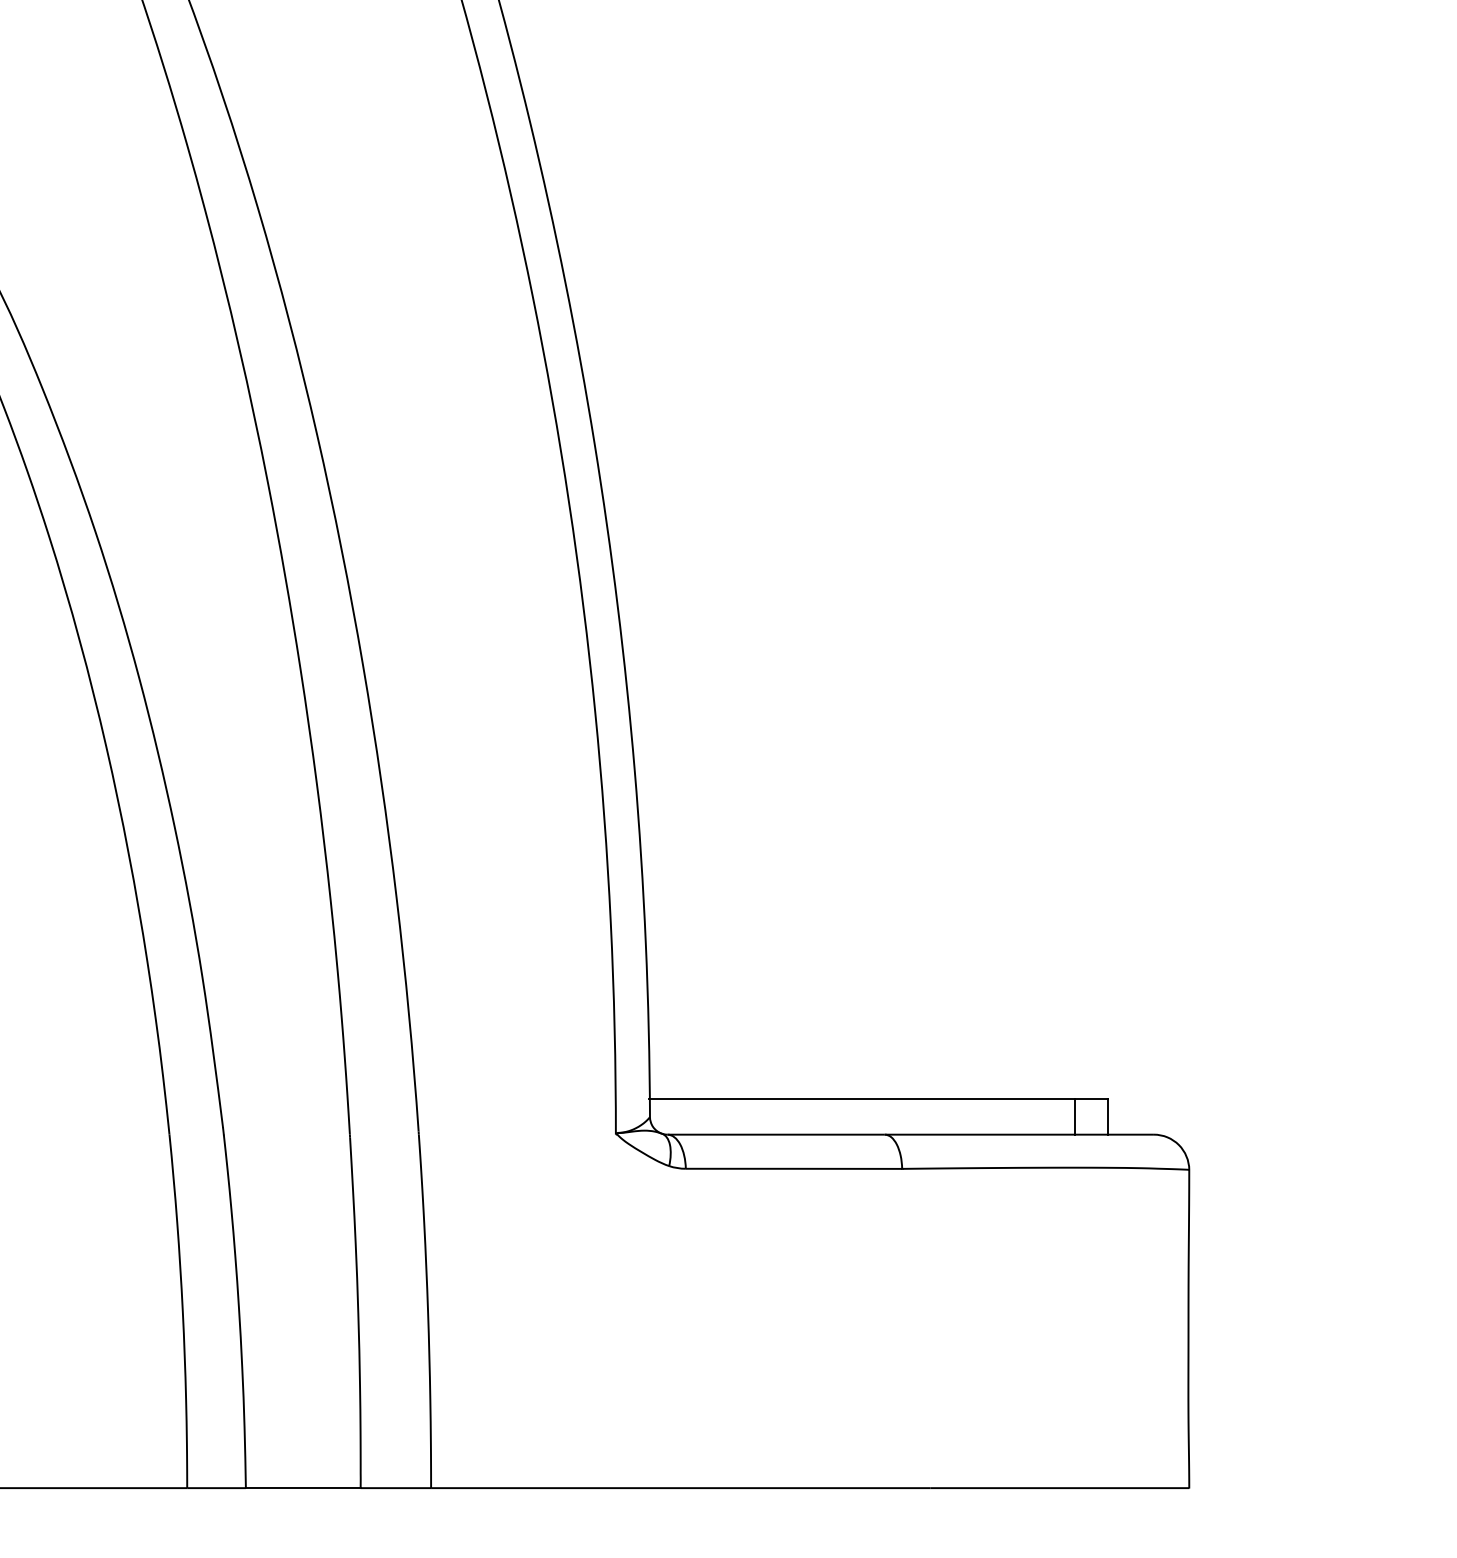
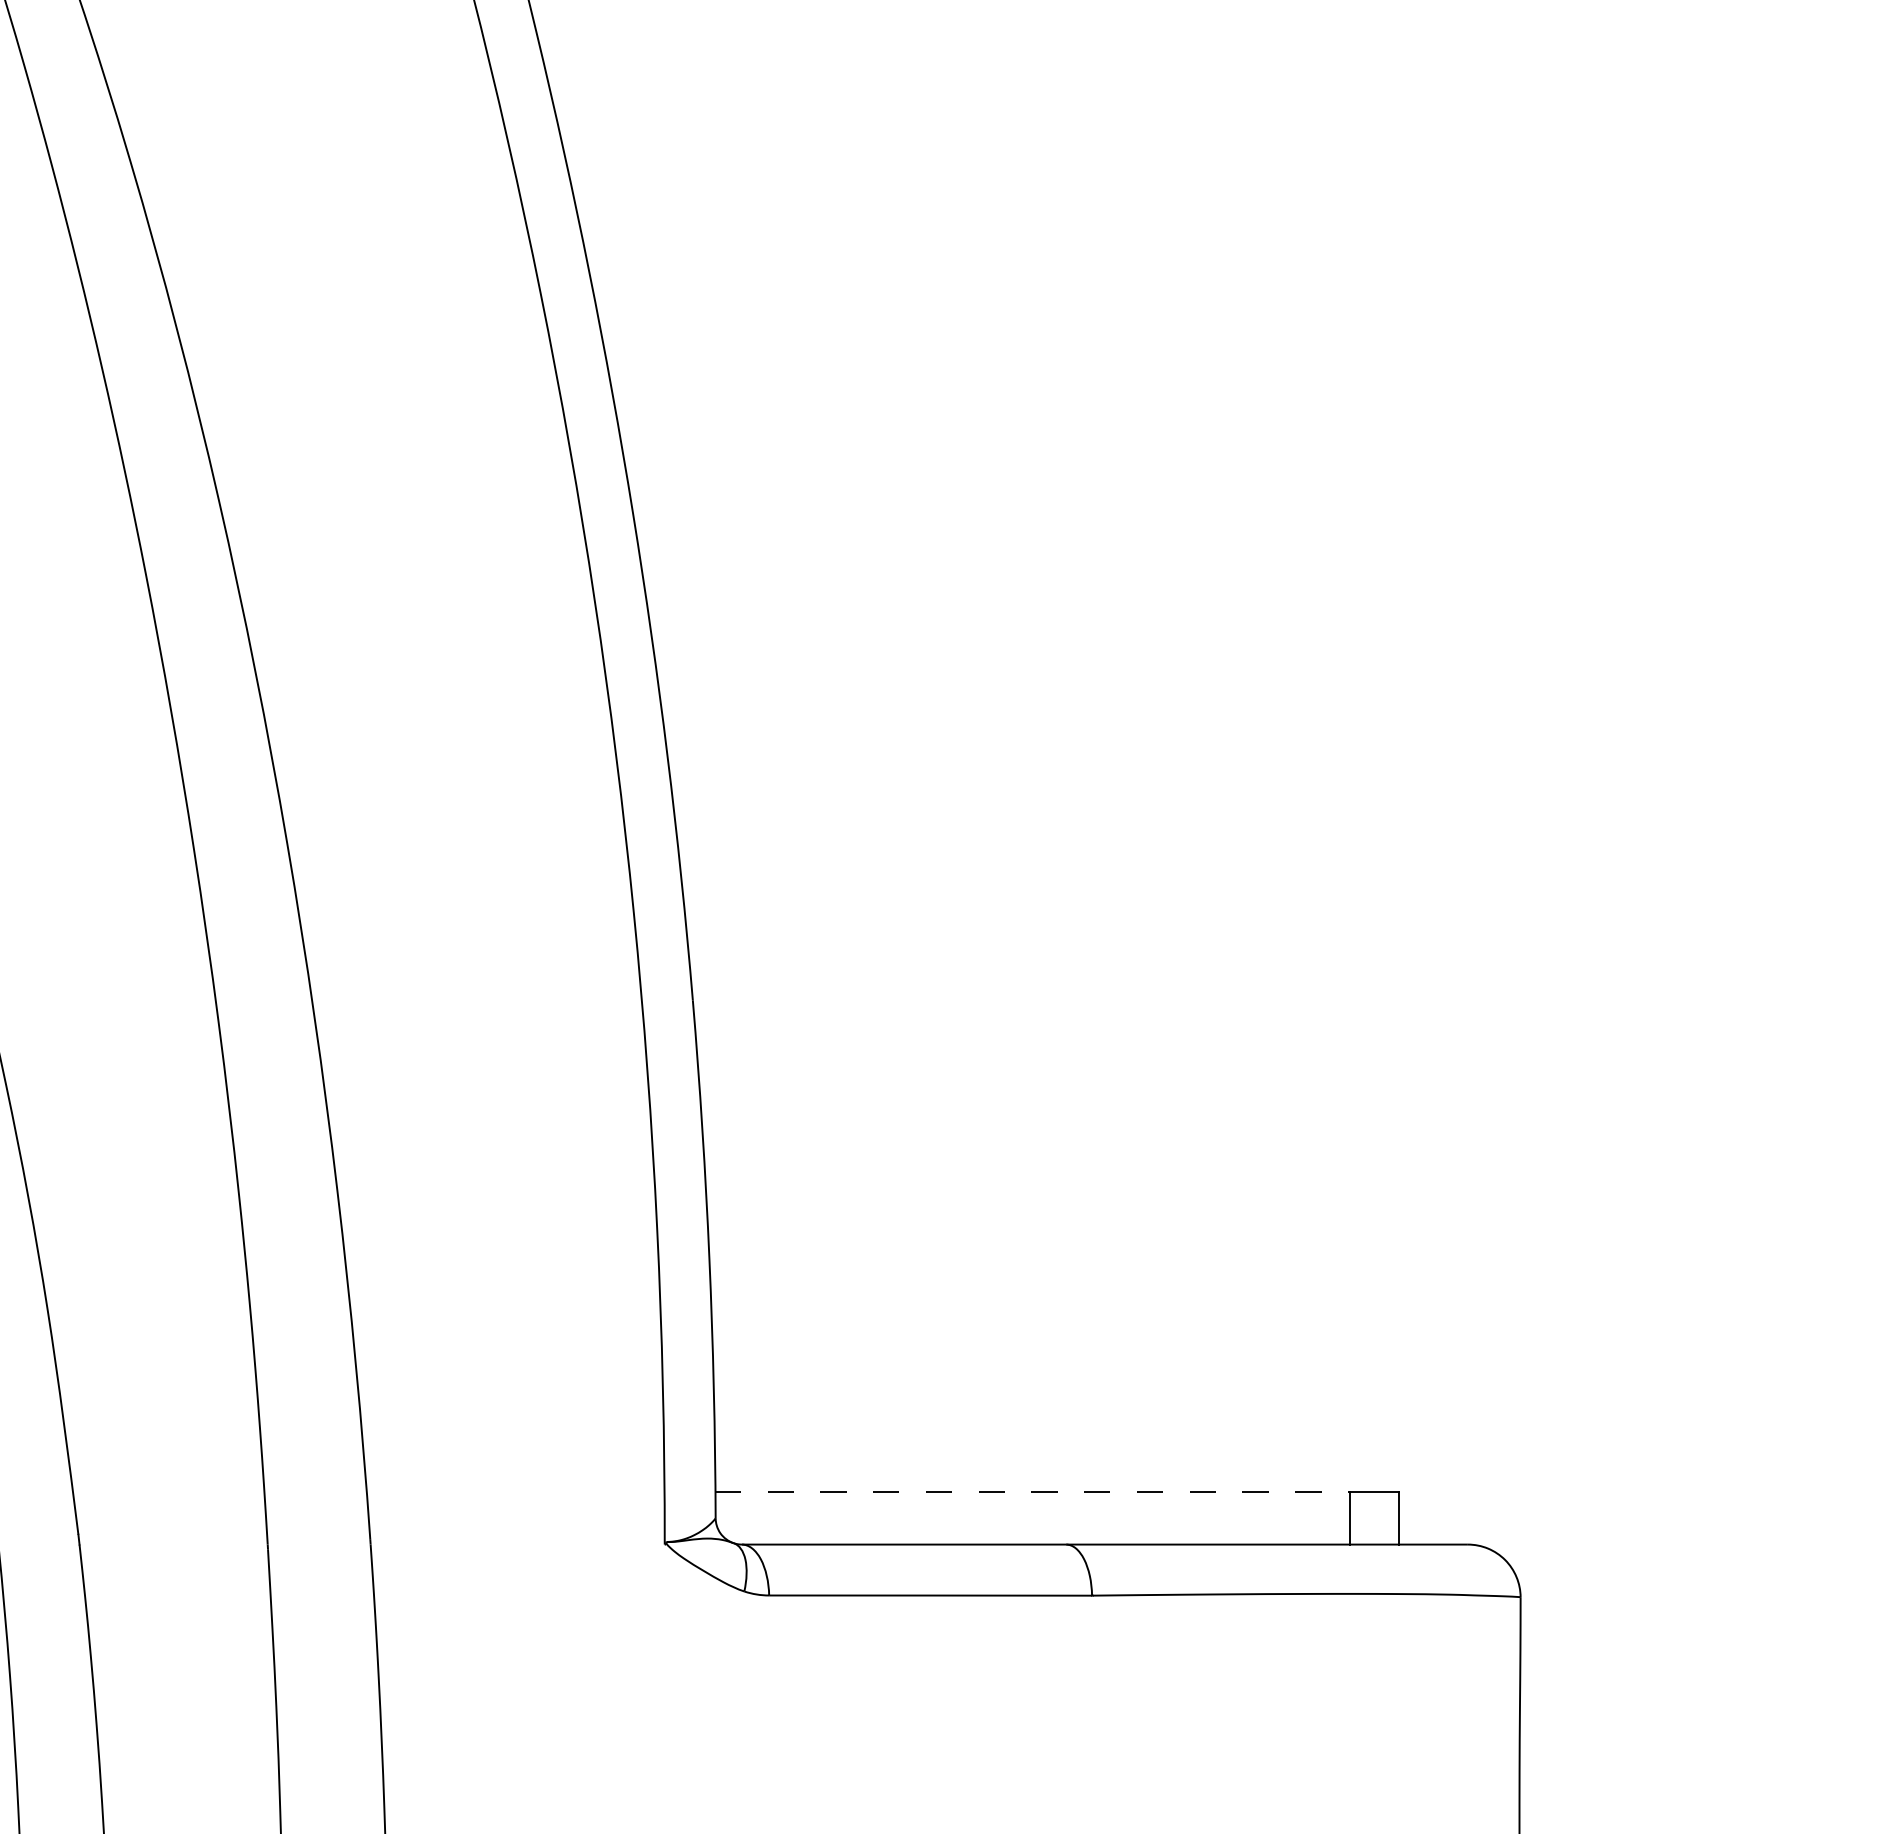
line: (862, 1099) -> (1032, 1492), solid -> dashed

